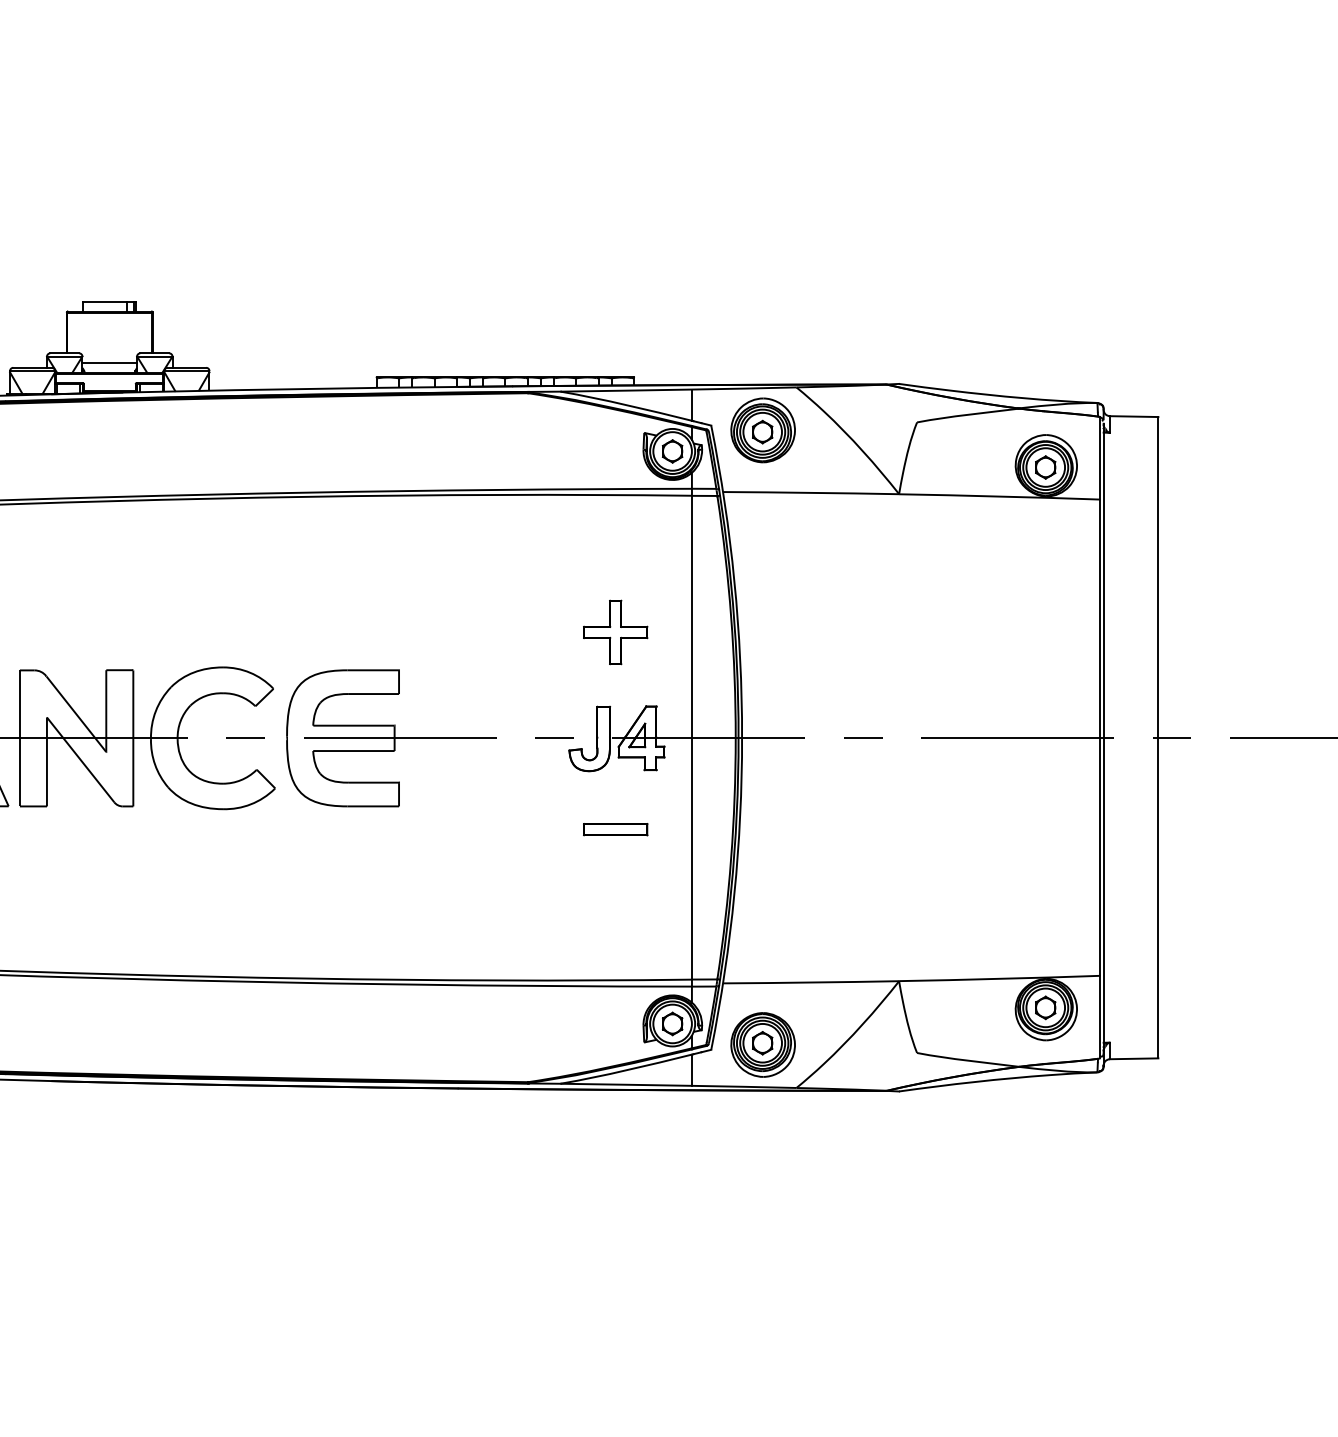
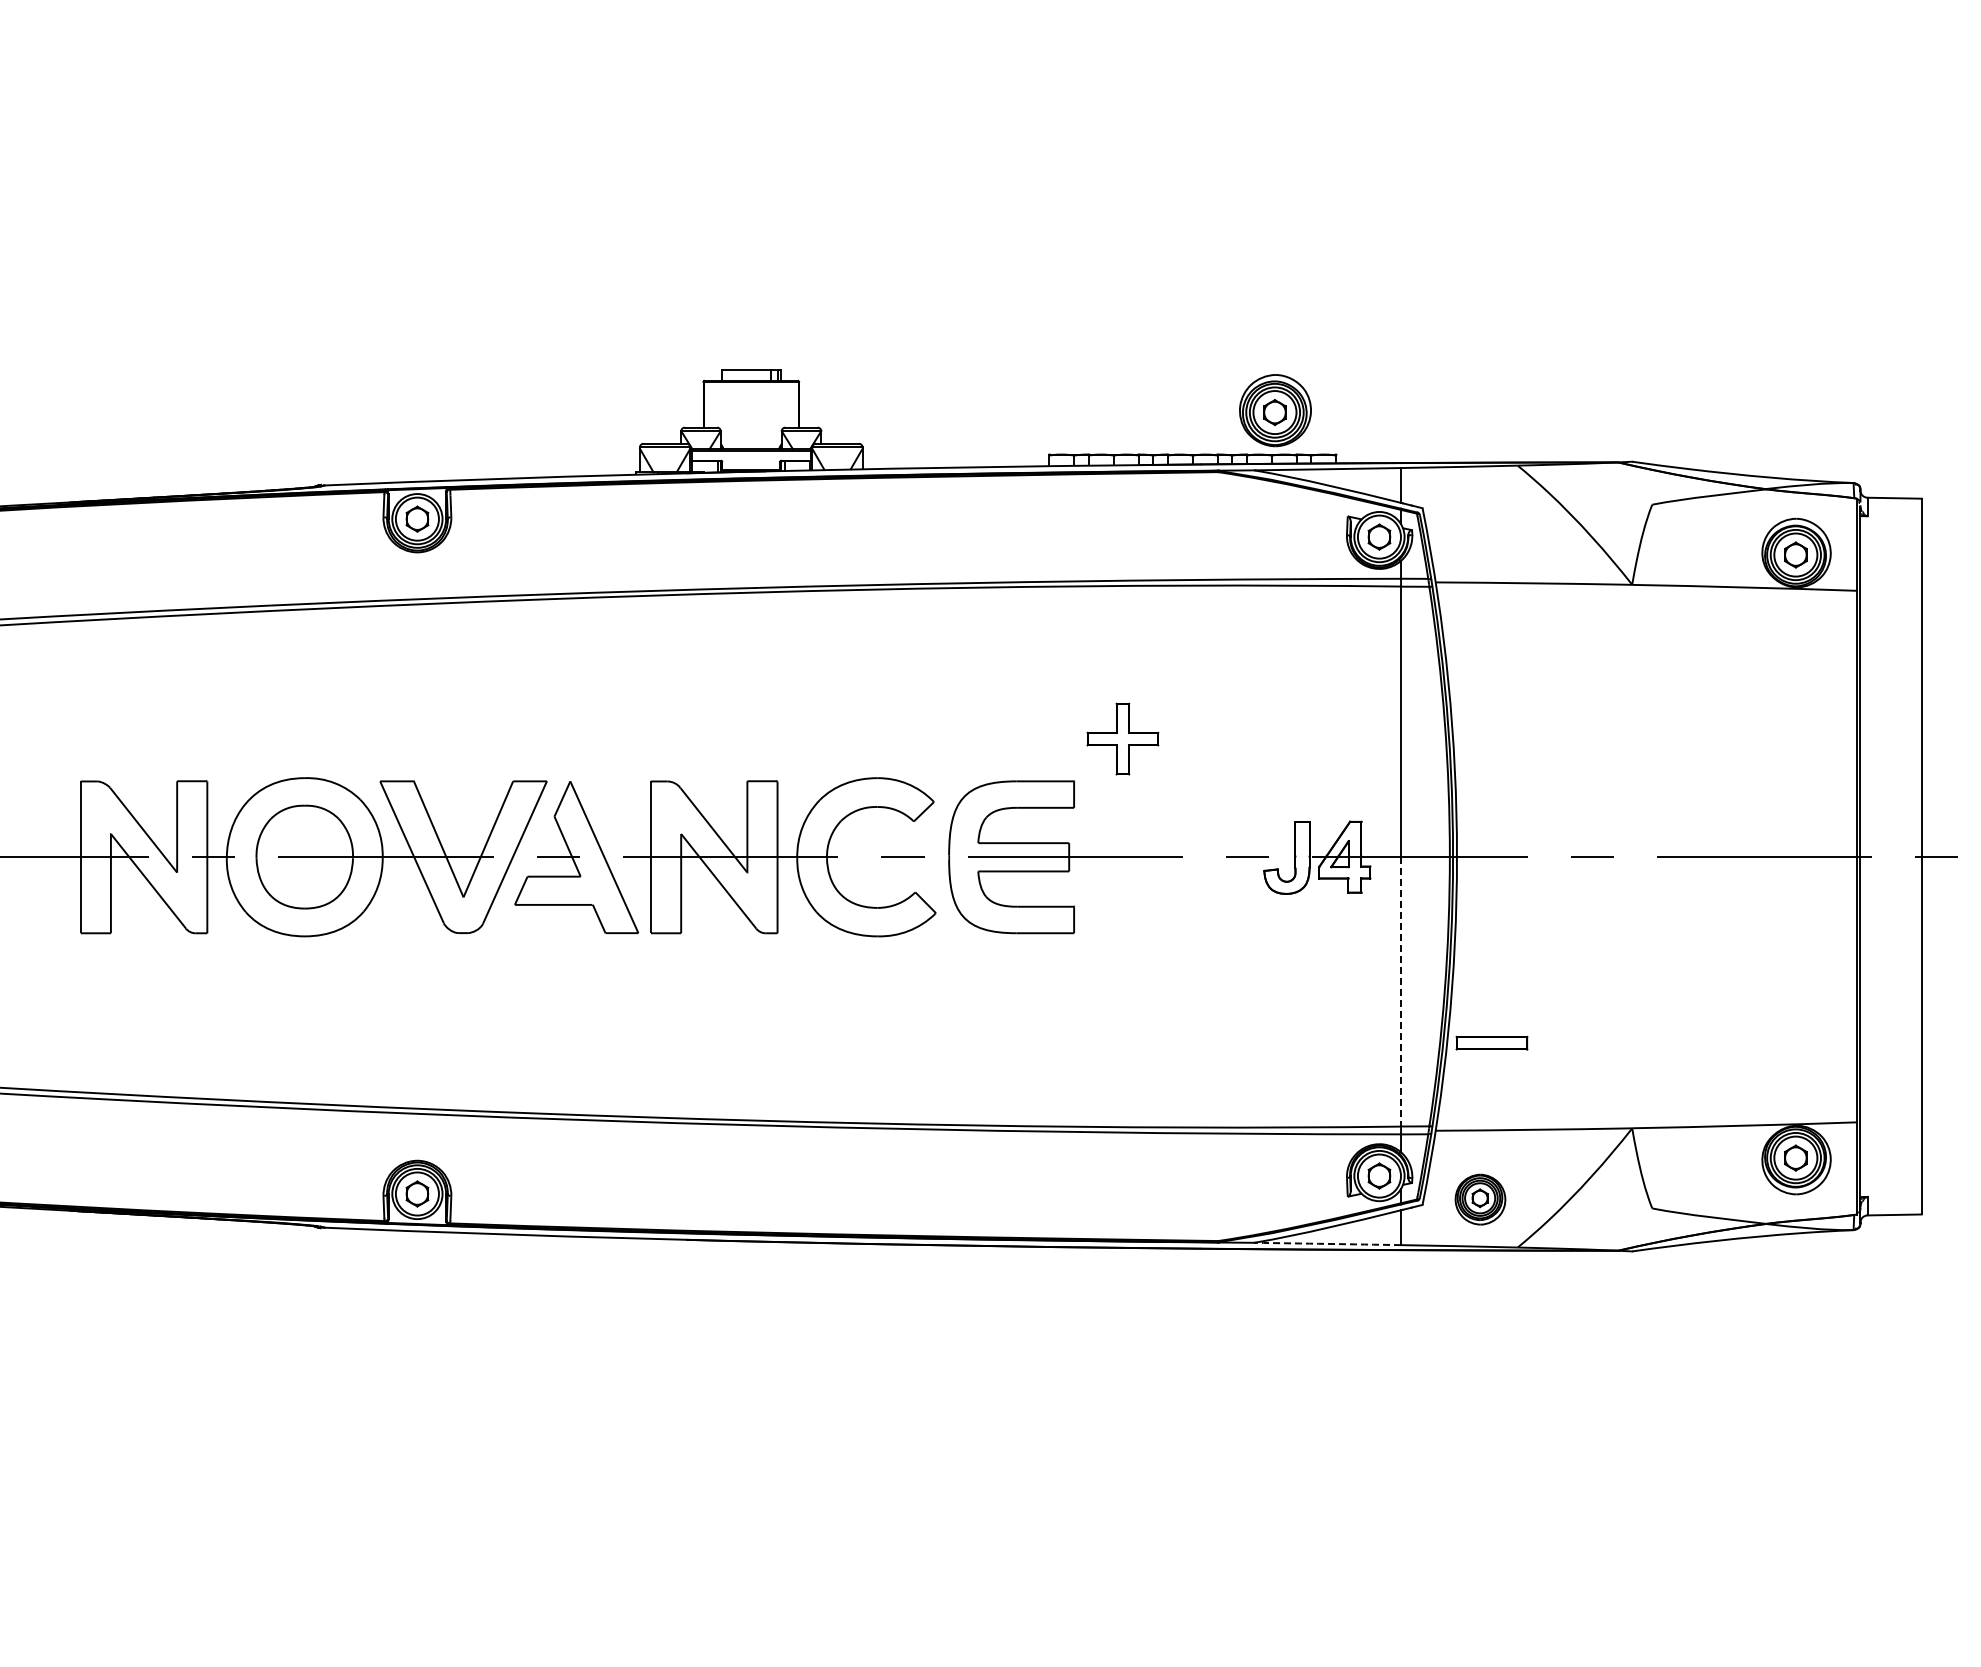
line: (109, 363) -> (750, 438), removed
part: (763, 430) -> (1275, 410), moved
part: (615, 631) -> (1122, 738), moved
part: (615, 829) -> (1491, 1042), moved
line: (692, 859) -> (1401, 992), solid -> dashed
part: (763, 1044) -> (1480, 1199), size x0.7
arc: (626, 1084) -> (1327, 1243), solid -> dashed

